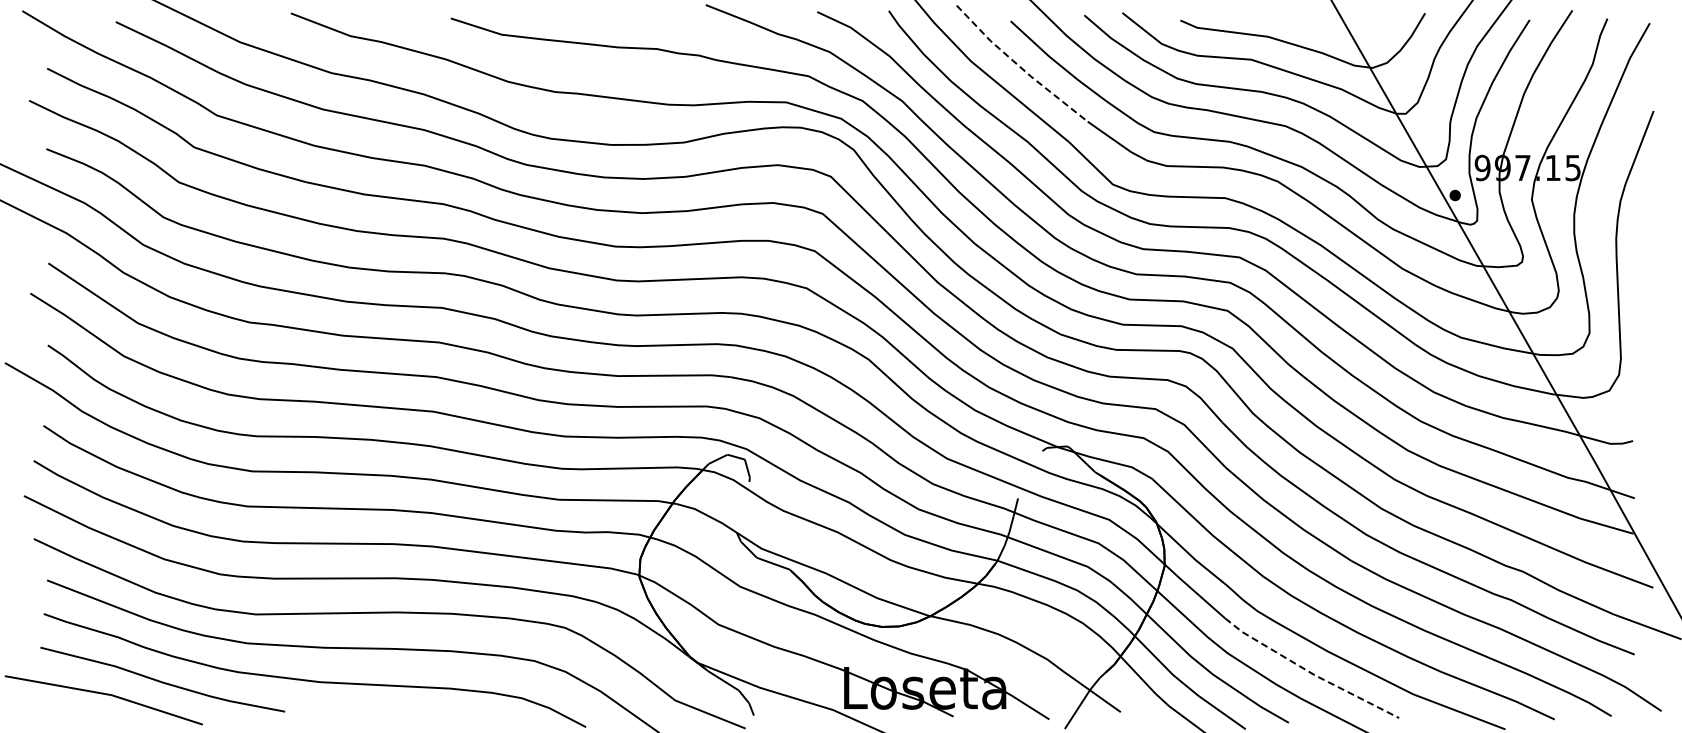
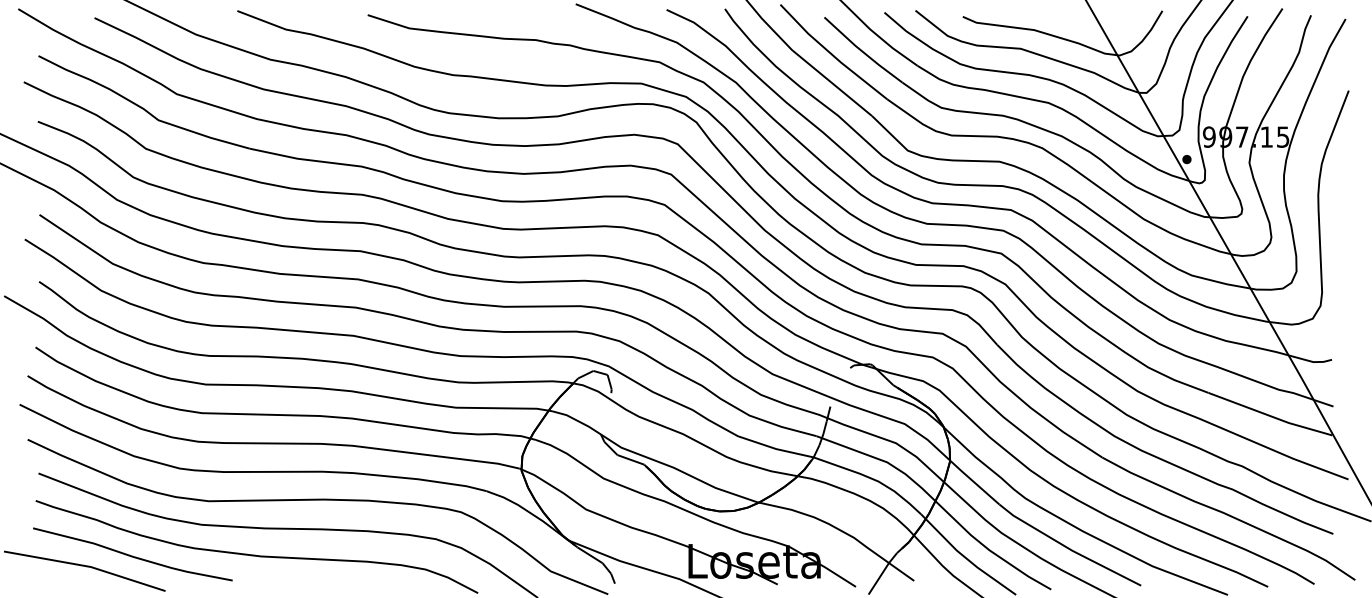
line: (1019, 66) -> (831, 54), dashed -> solid
line: (1309, 672) -> (1068, 548), dashed -> solid

